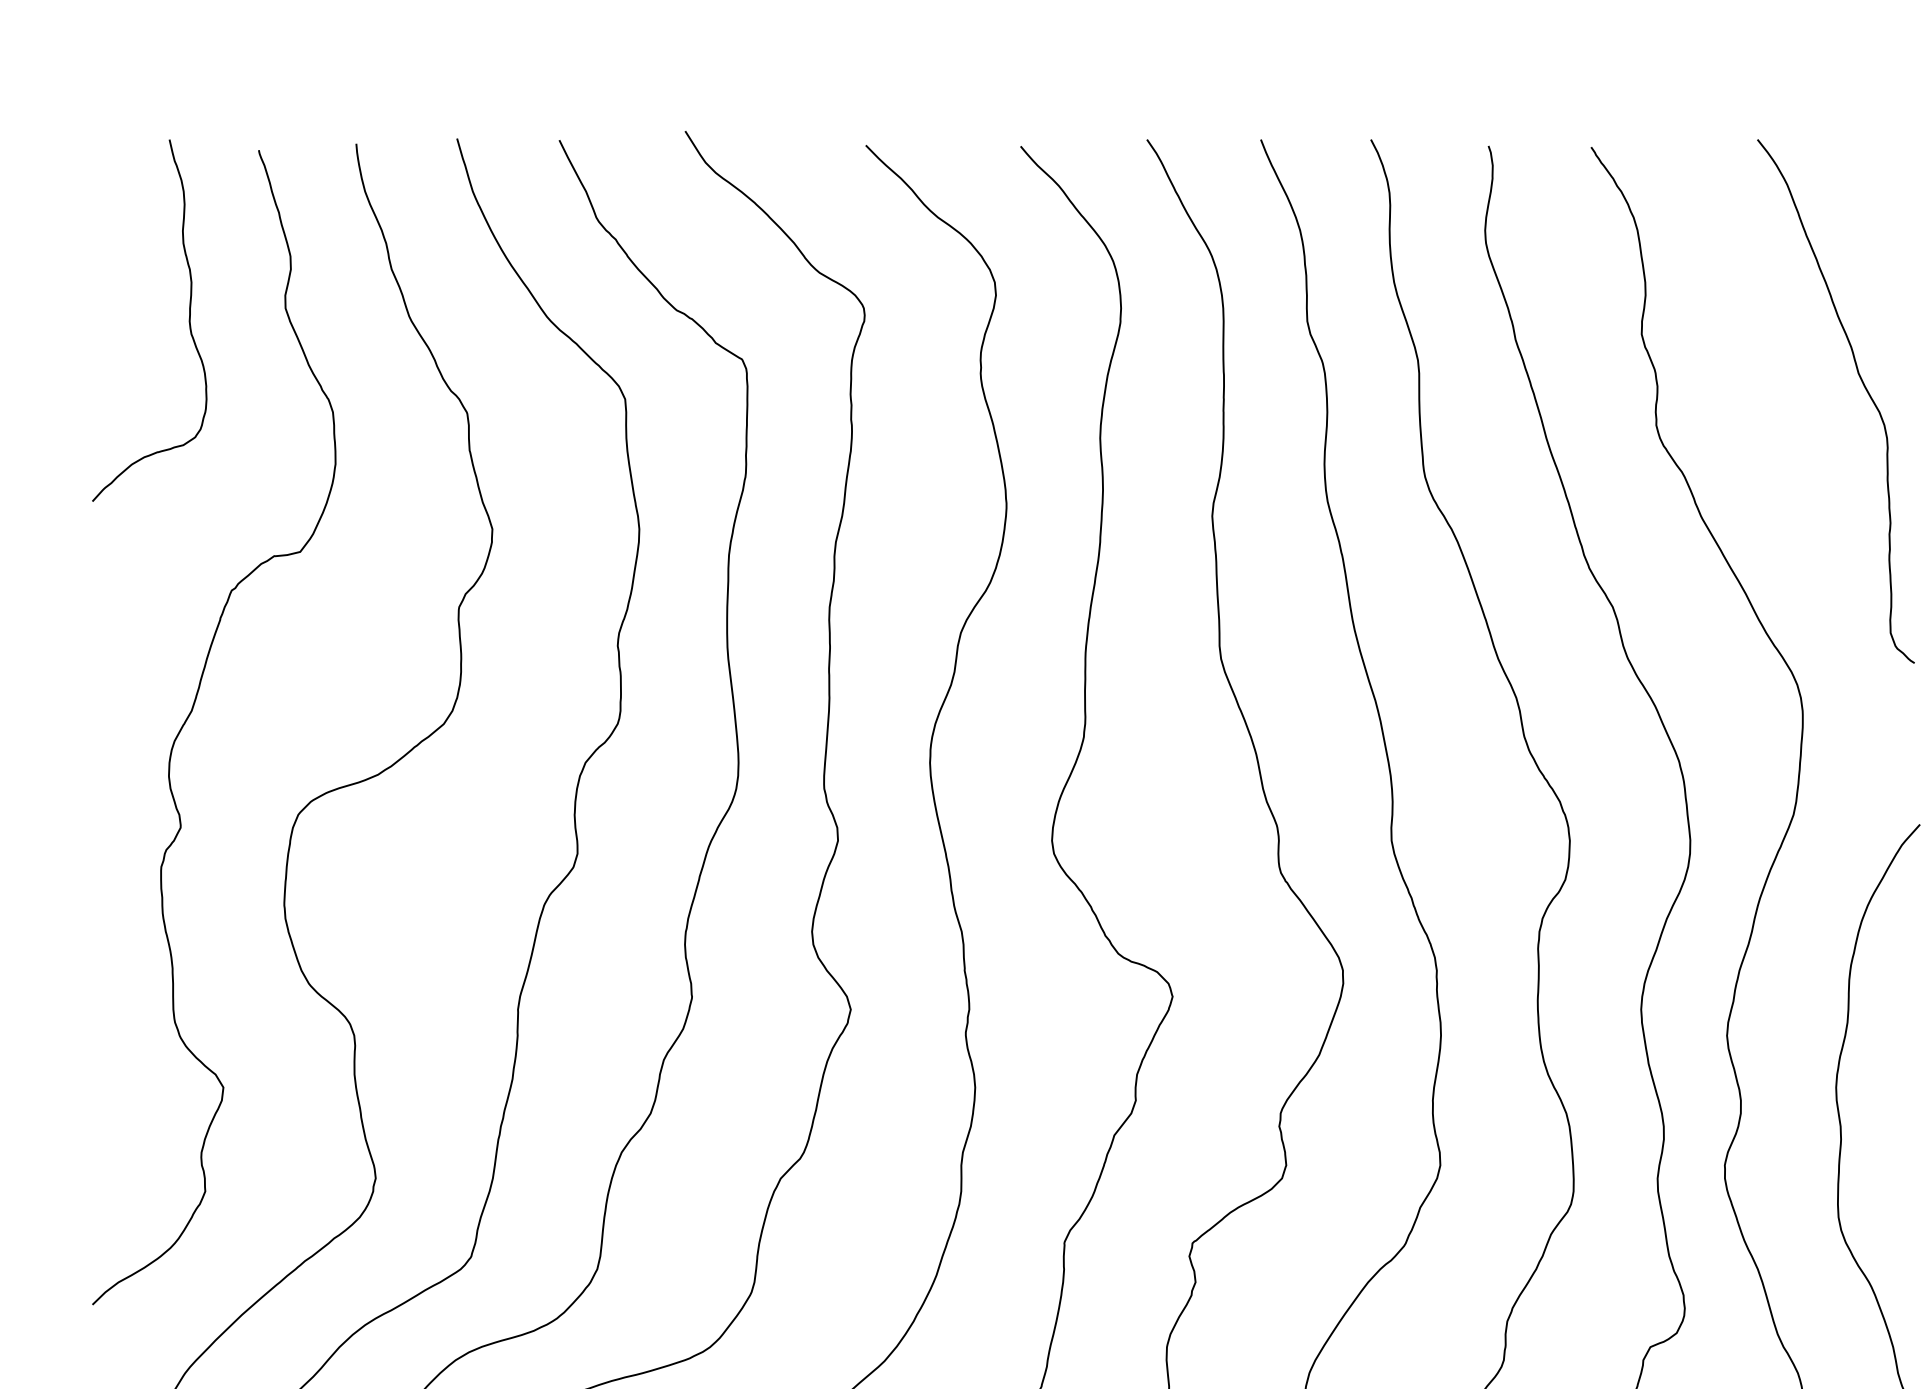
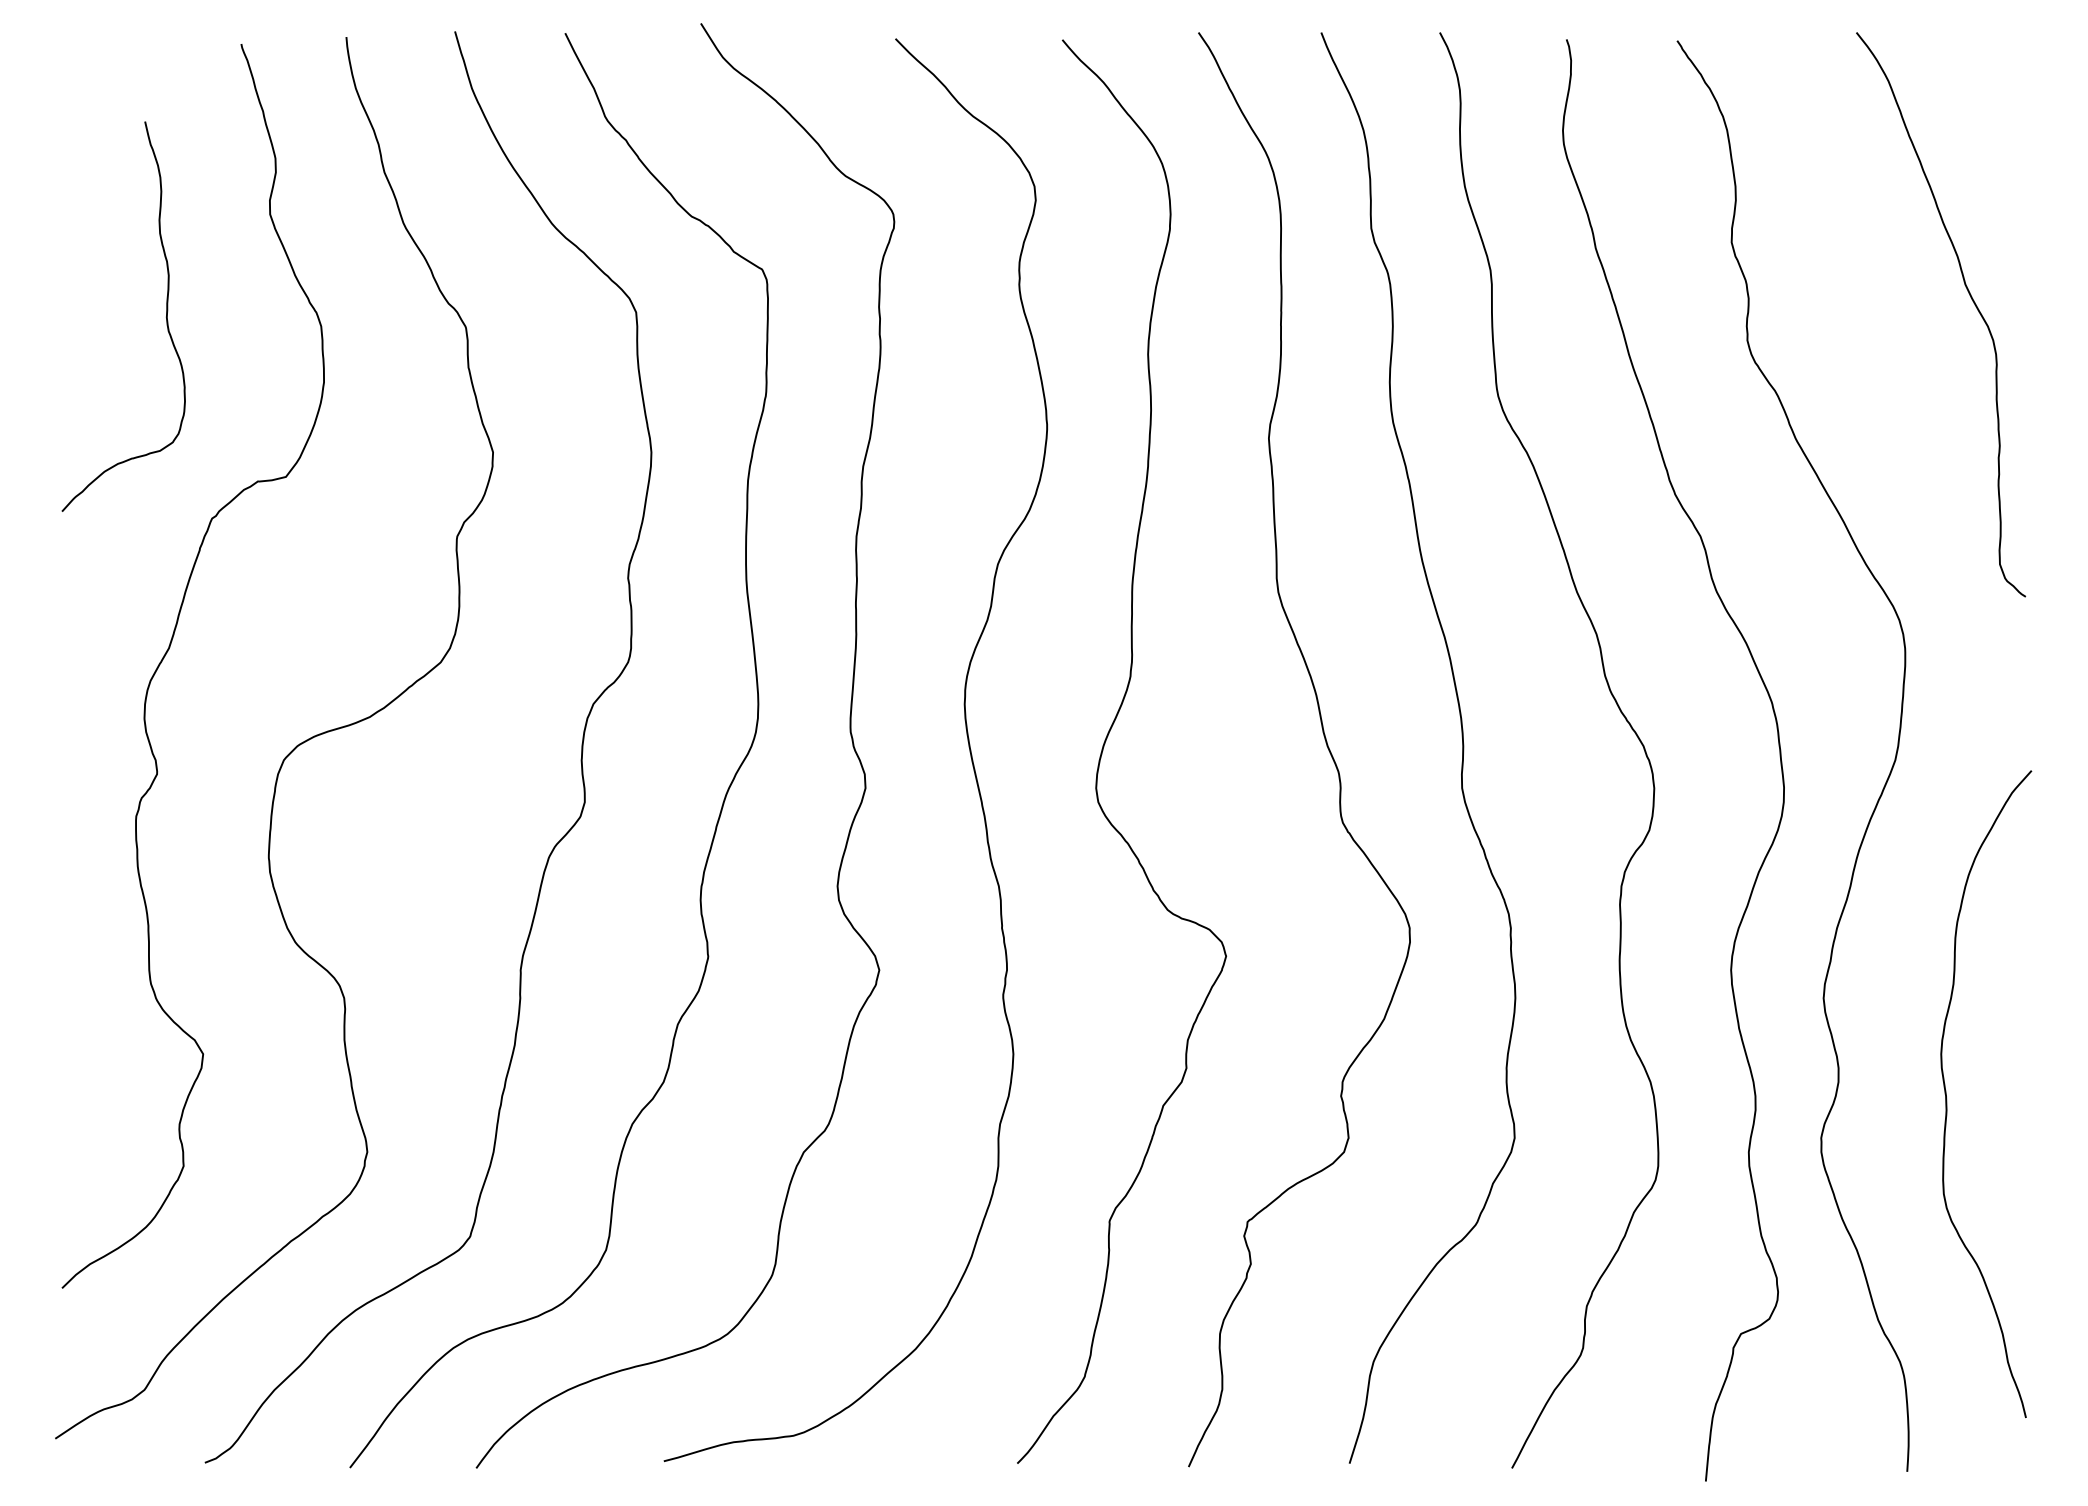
curve: (189, 320) -> (166, 316), moved

